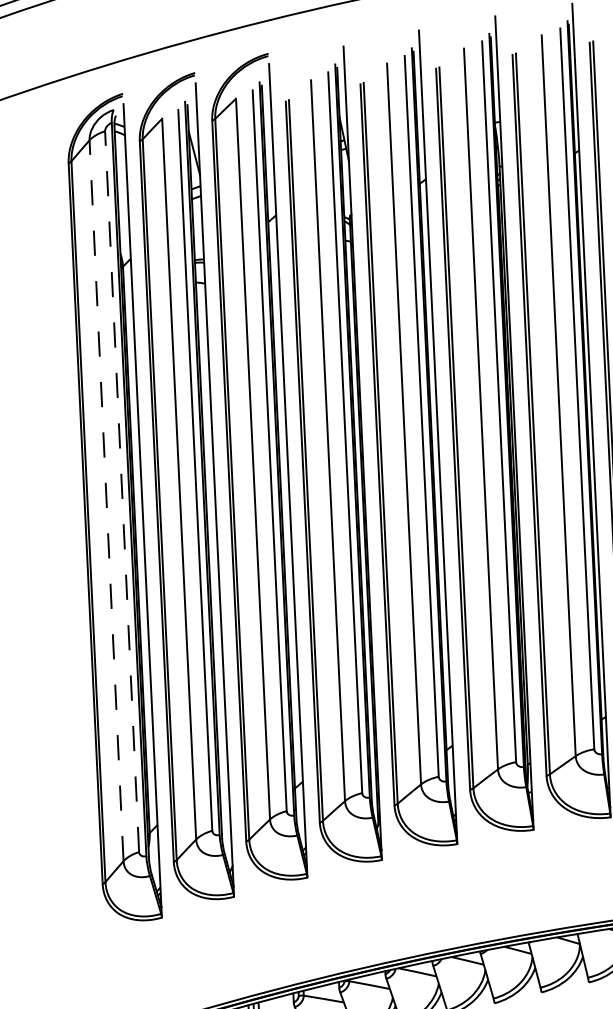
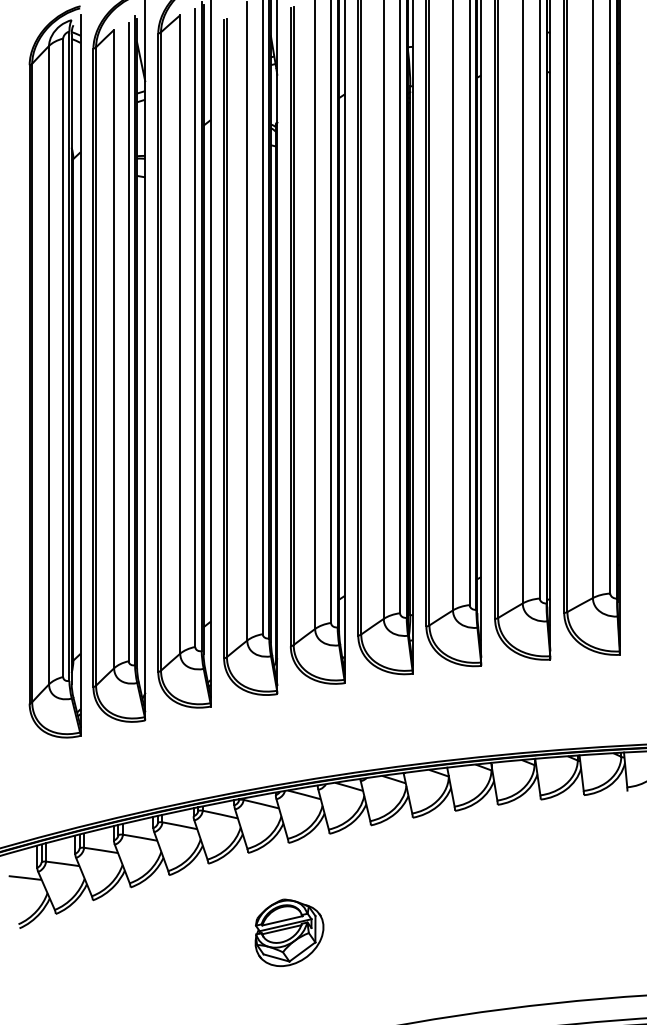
line: (122, 491) -> (63, 357), dashed -> solid
line: (107, 499) -> (49, 364), dashed -> solid

